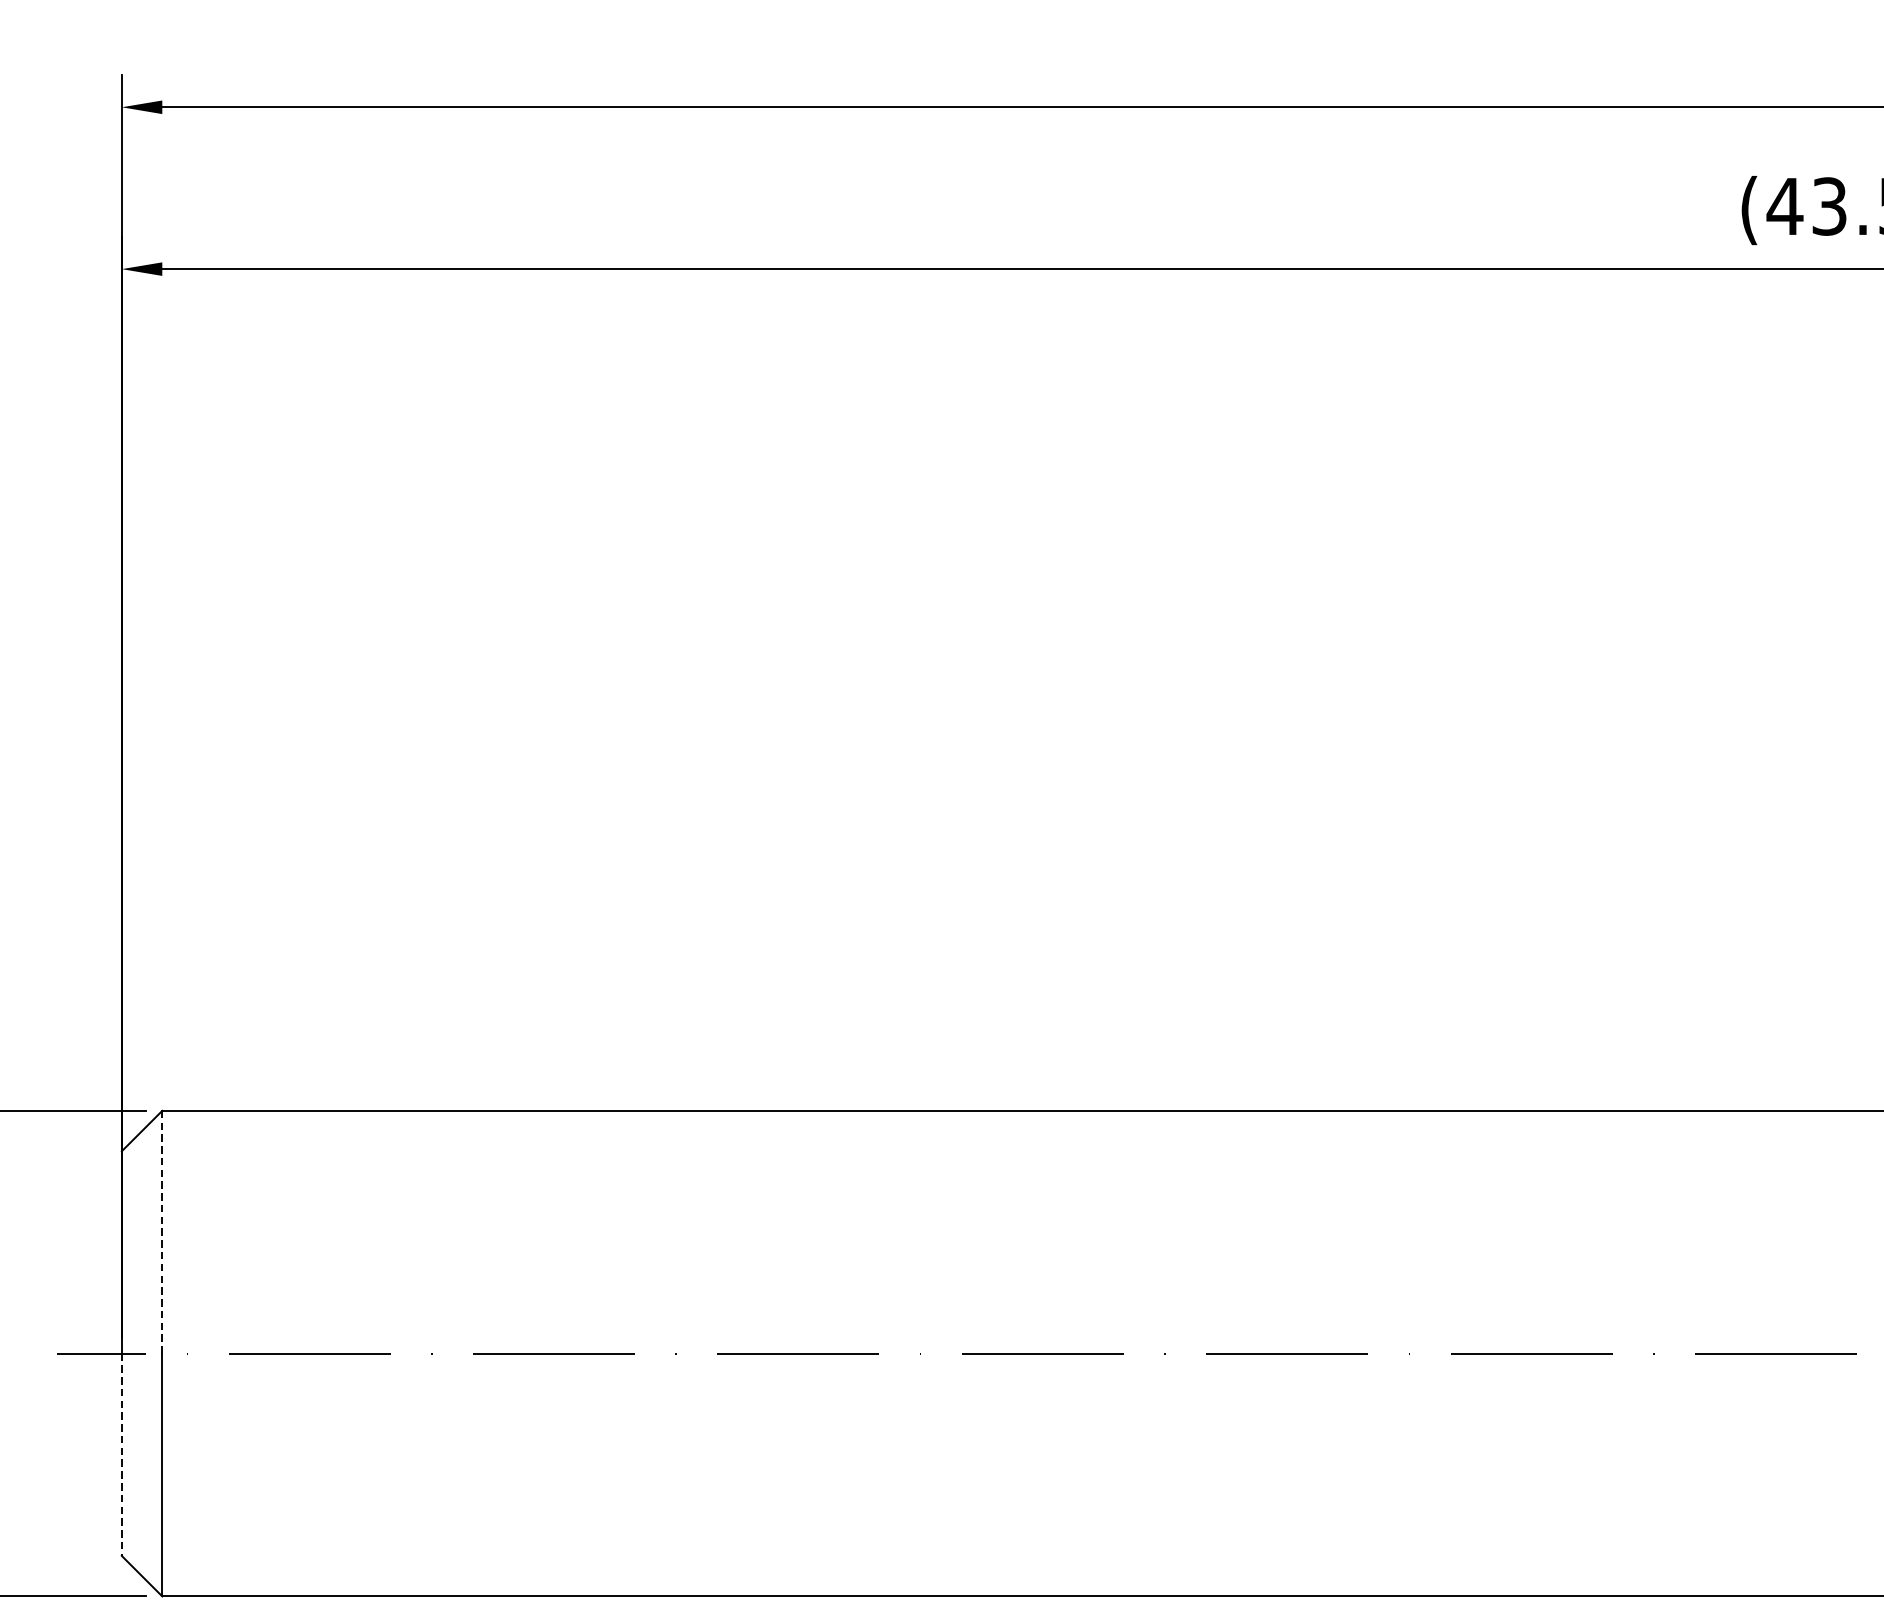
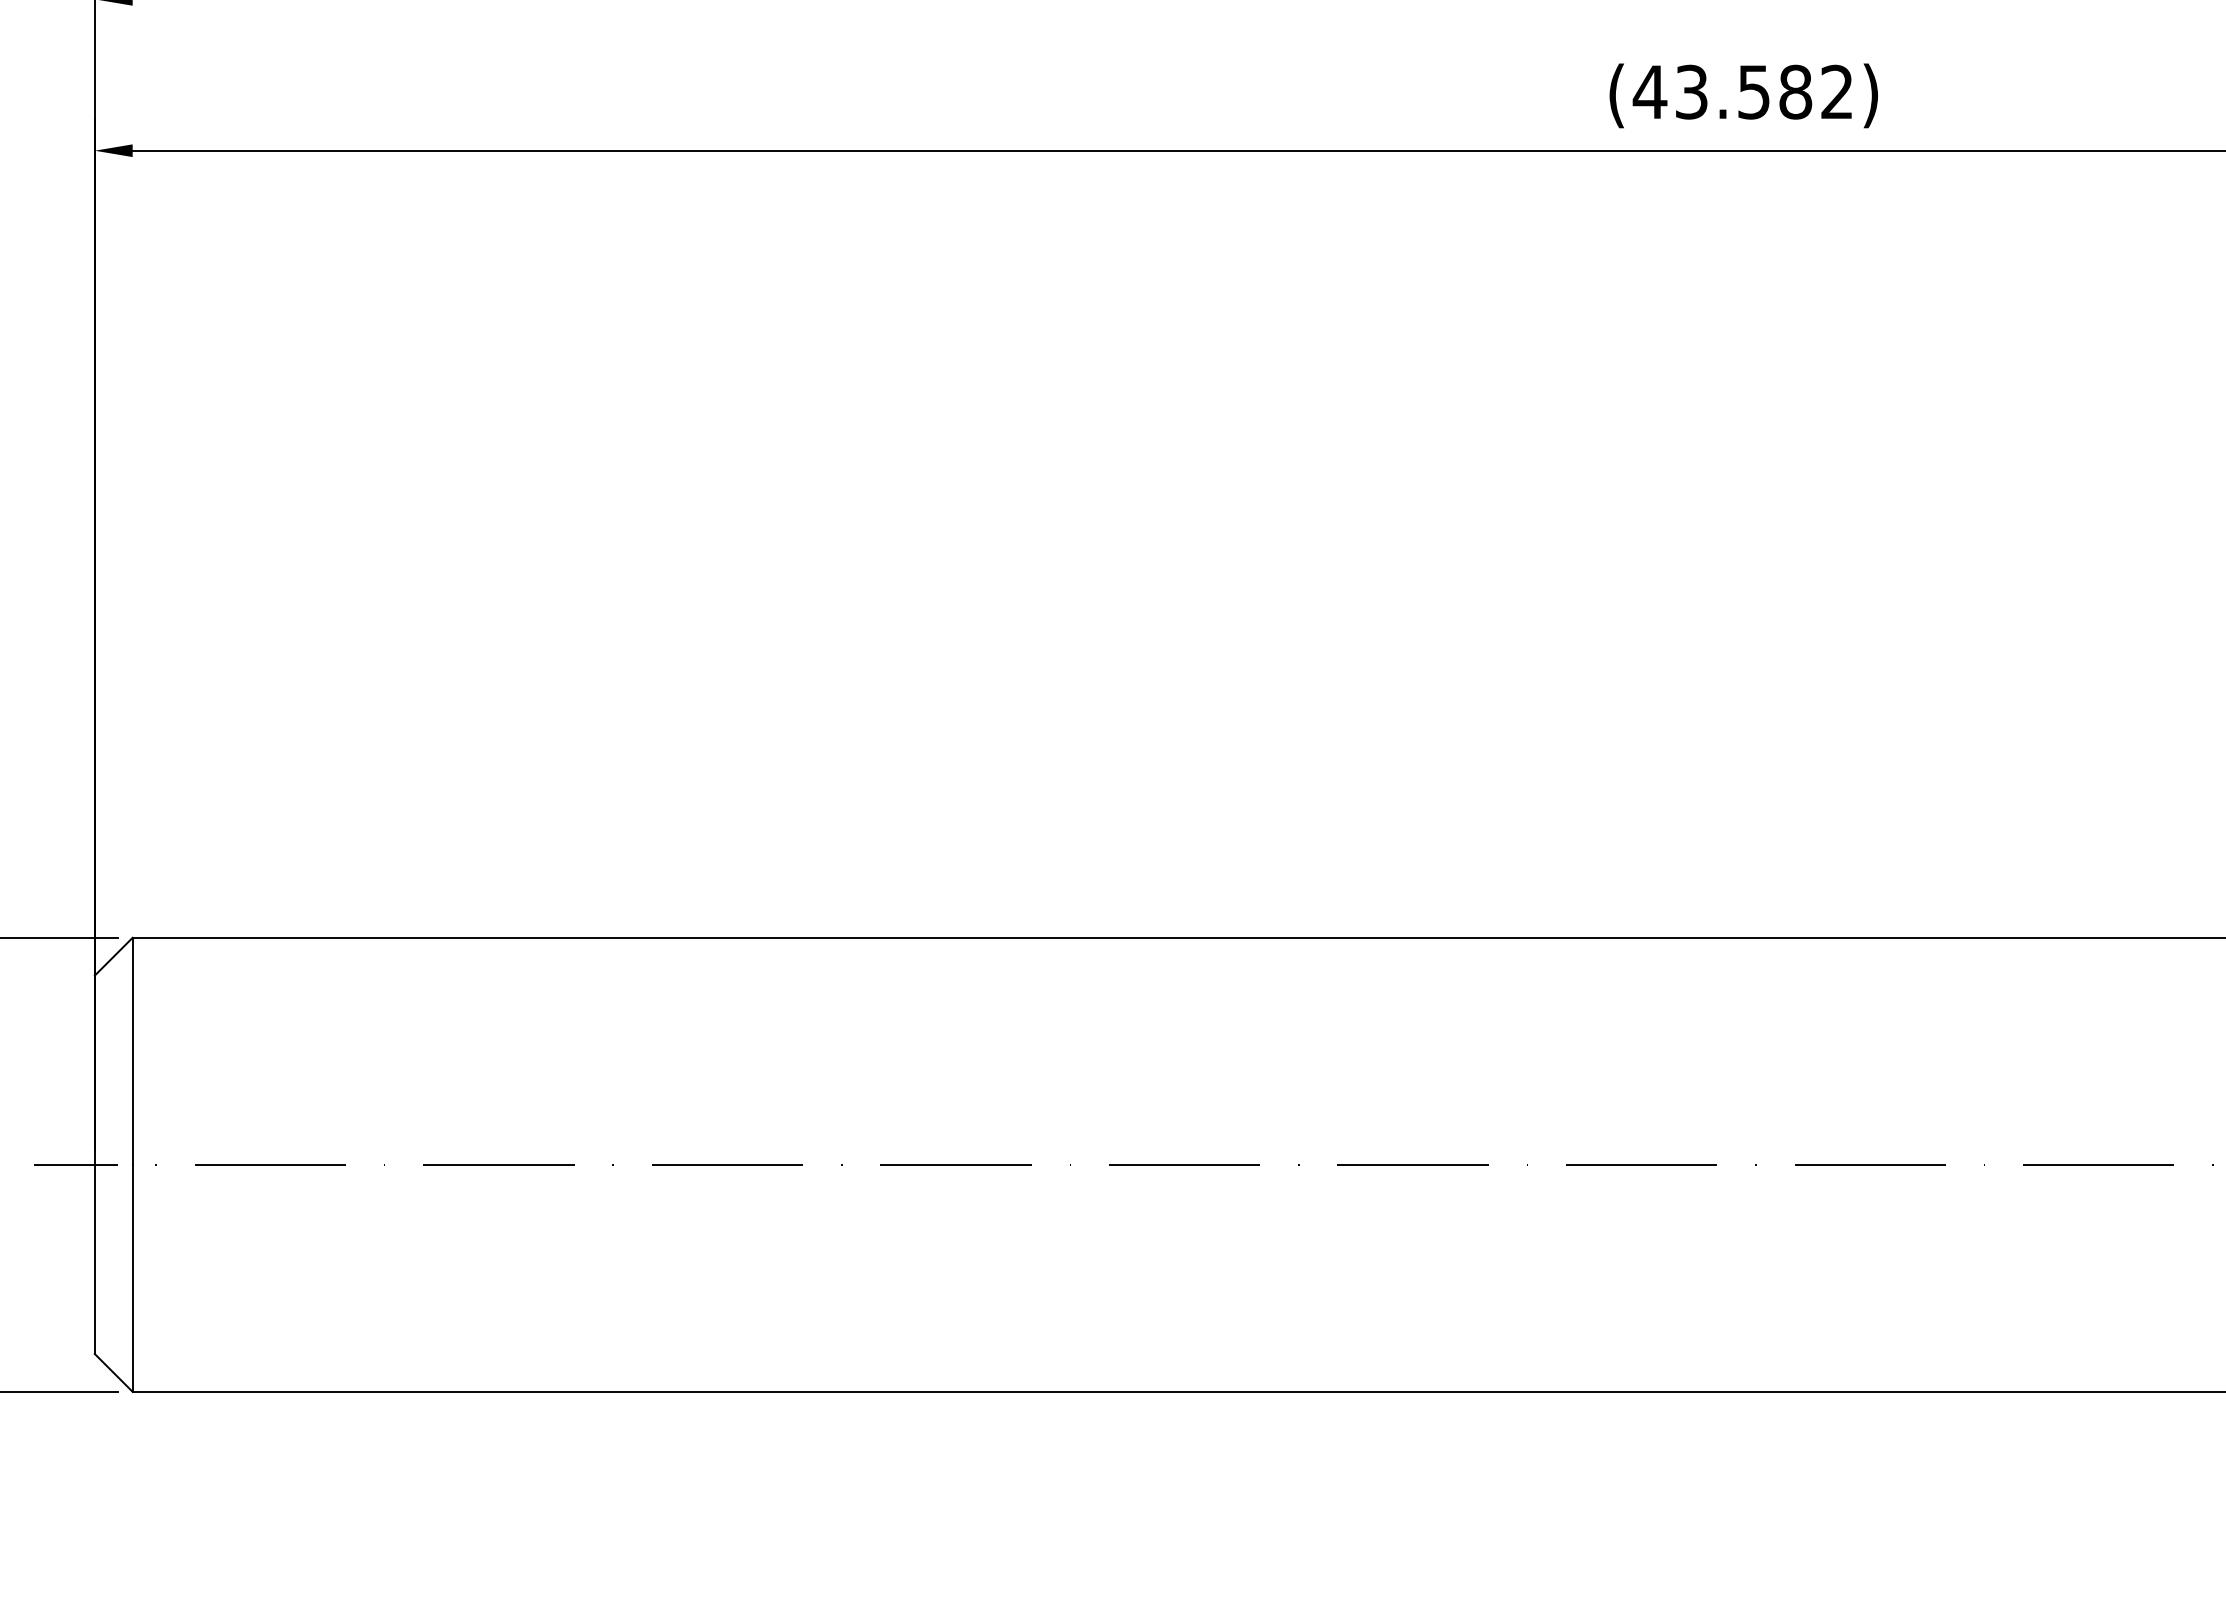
line: (162, 1232) -> (132, 1051), dashed -> solid
line: (121, 1454) -> (94, 1259), dashed -> solid

